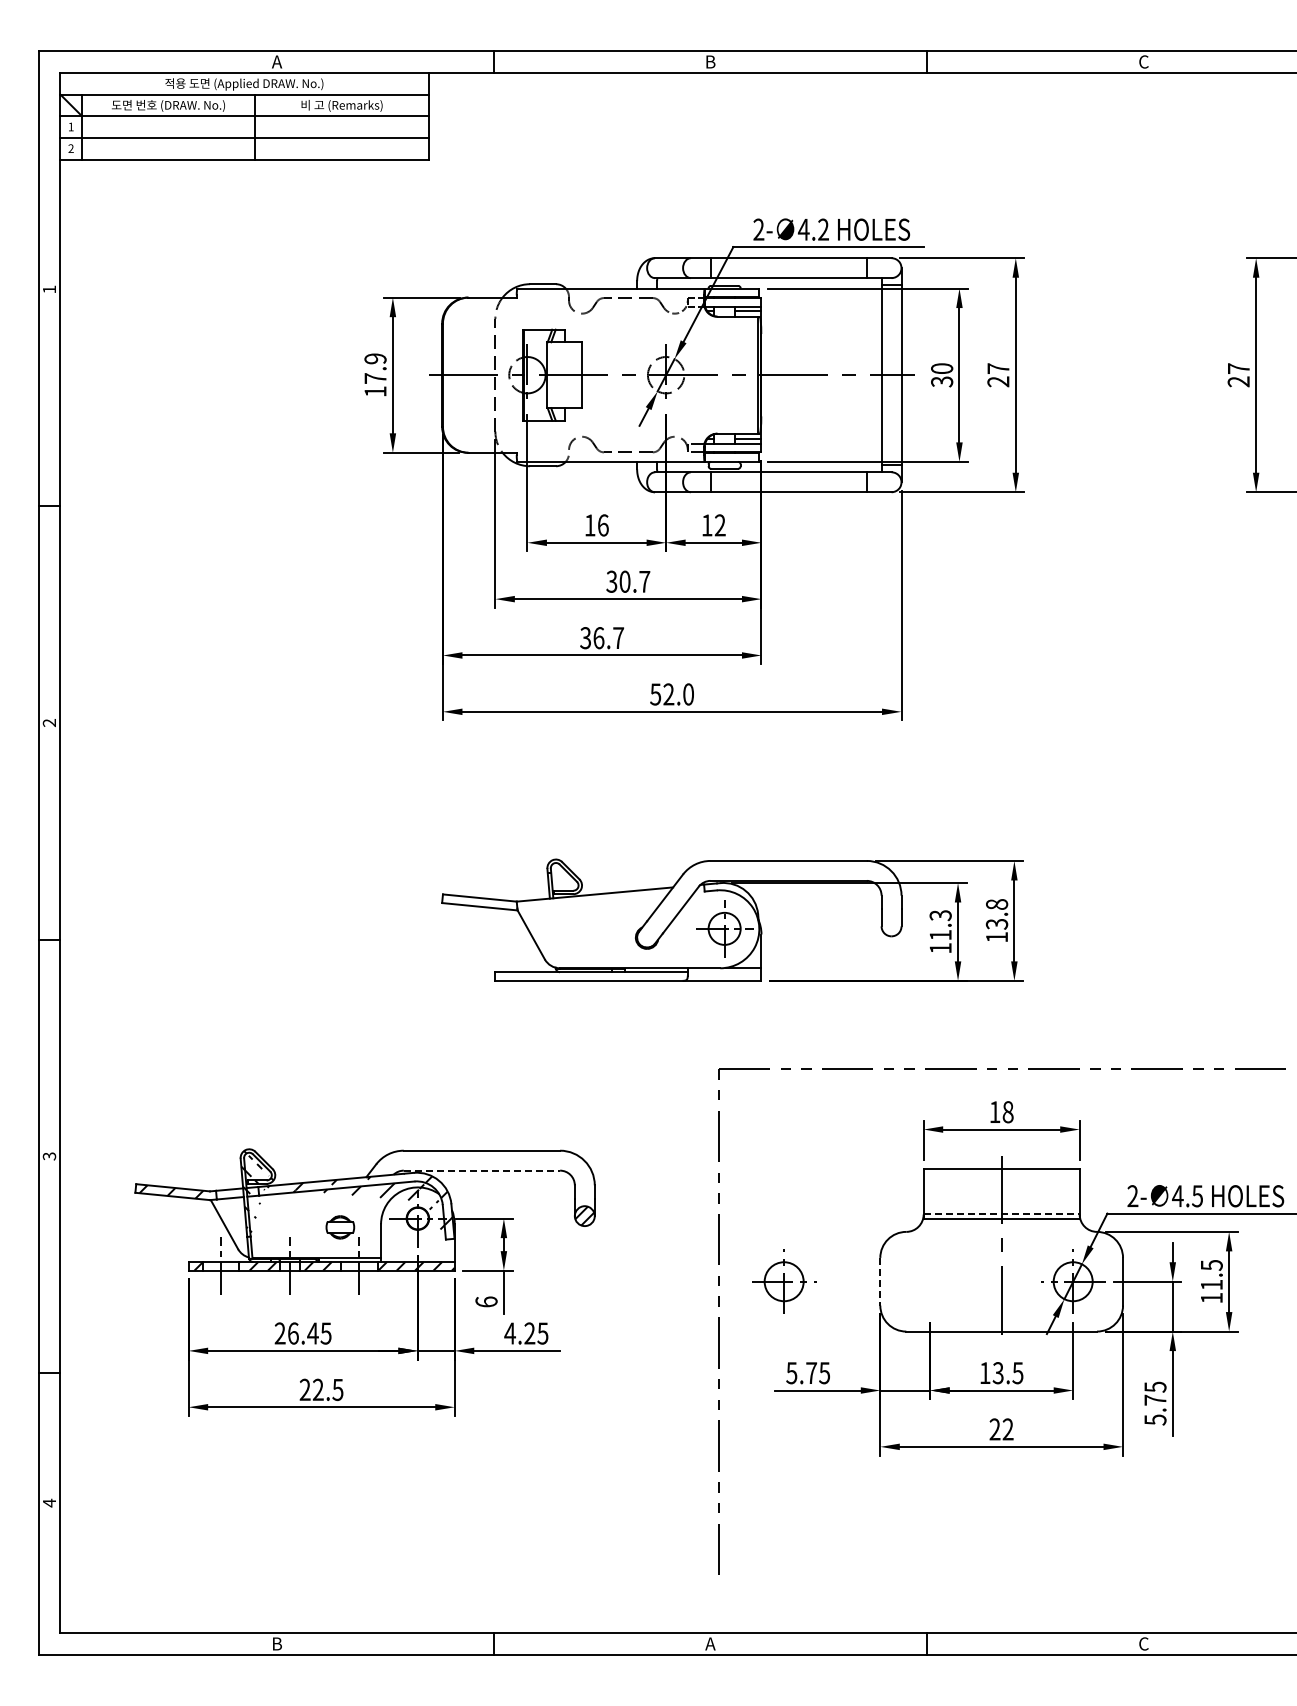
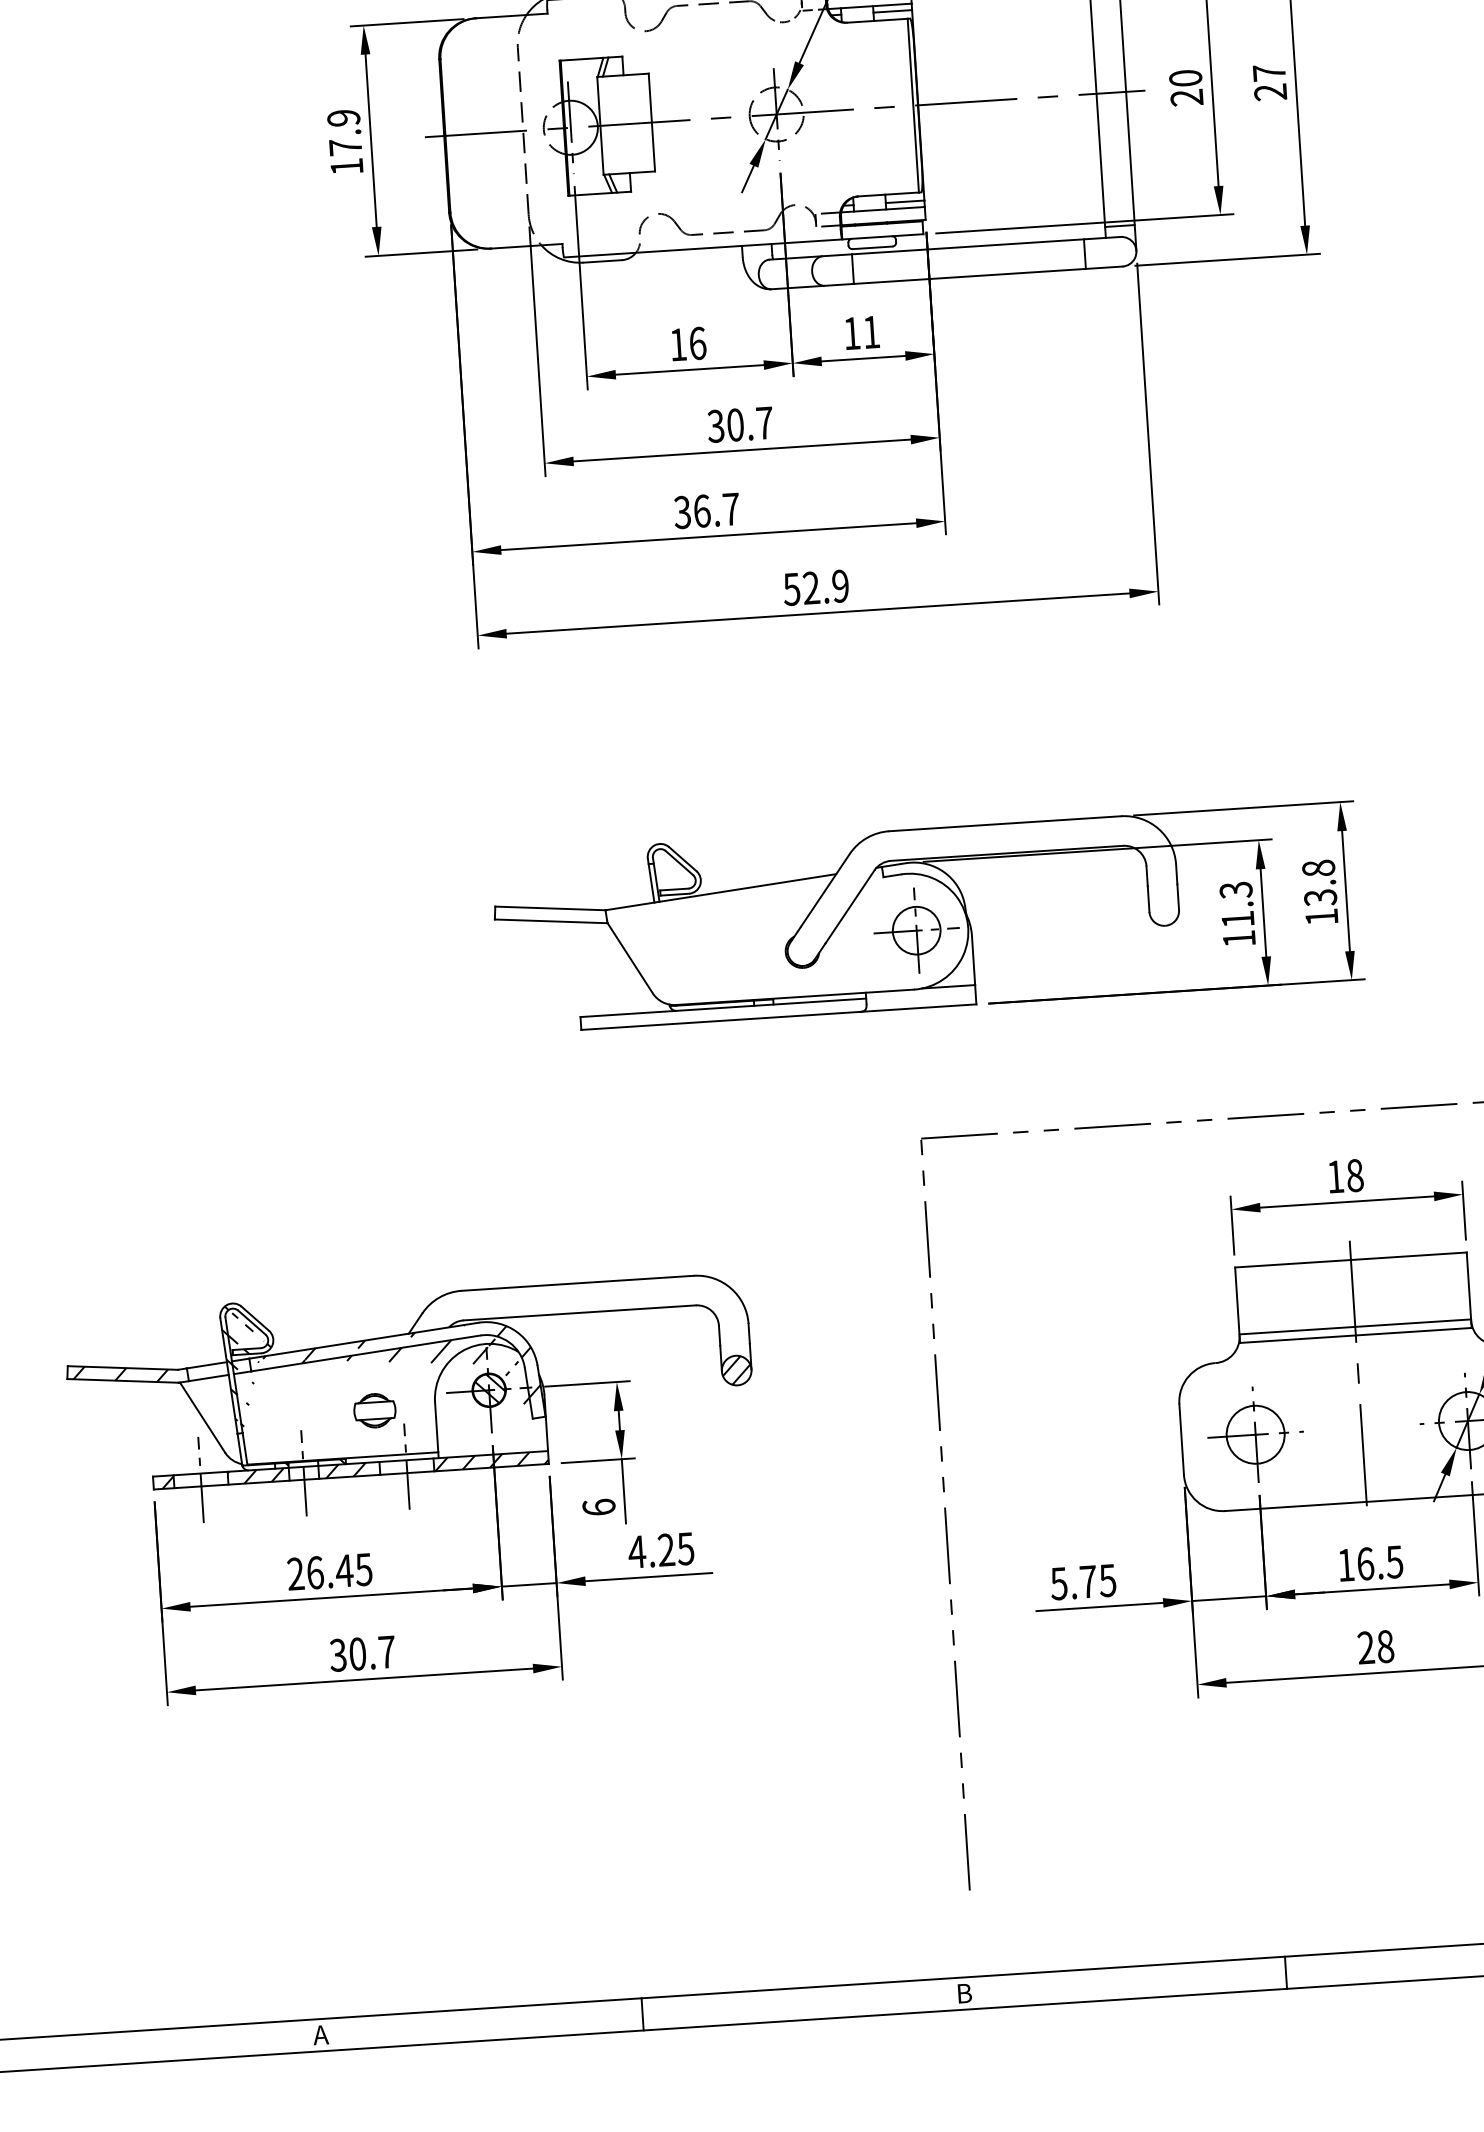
text: (942, 381) -> (1187, 97), 30 -> 20
text: (719, 525) -> (870, 332), 12 -> 11
text: (688, 694) -> (840, 586), 52.0 -> 52.9
line: (482, 1170) -> (580, 1312), dashed -> solid
line: (1002, 1213) -> (1356, 1326), dashed -> solid
hatch: (418, 1217) -> (489, 1388), added
part: (784, 1281) -> (1256, 1434), moved
line: (880, 1281) -> (1181, 1439), dashed -> solid
text: (997, 1373) -> (1364, 1564), 13.5 -> 16.5
text: (321, 1389) -> (362, 1653), 22.5 -> 30.7
text: (1007, 1429) -> (1384, 1646), 22 -> 28
text: (277, 1643) -> (321, 2034), B -> A
text: (710, 1643) -> (964, 1992), A -> B

